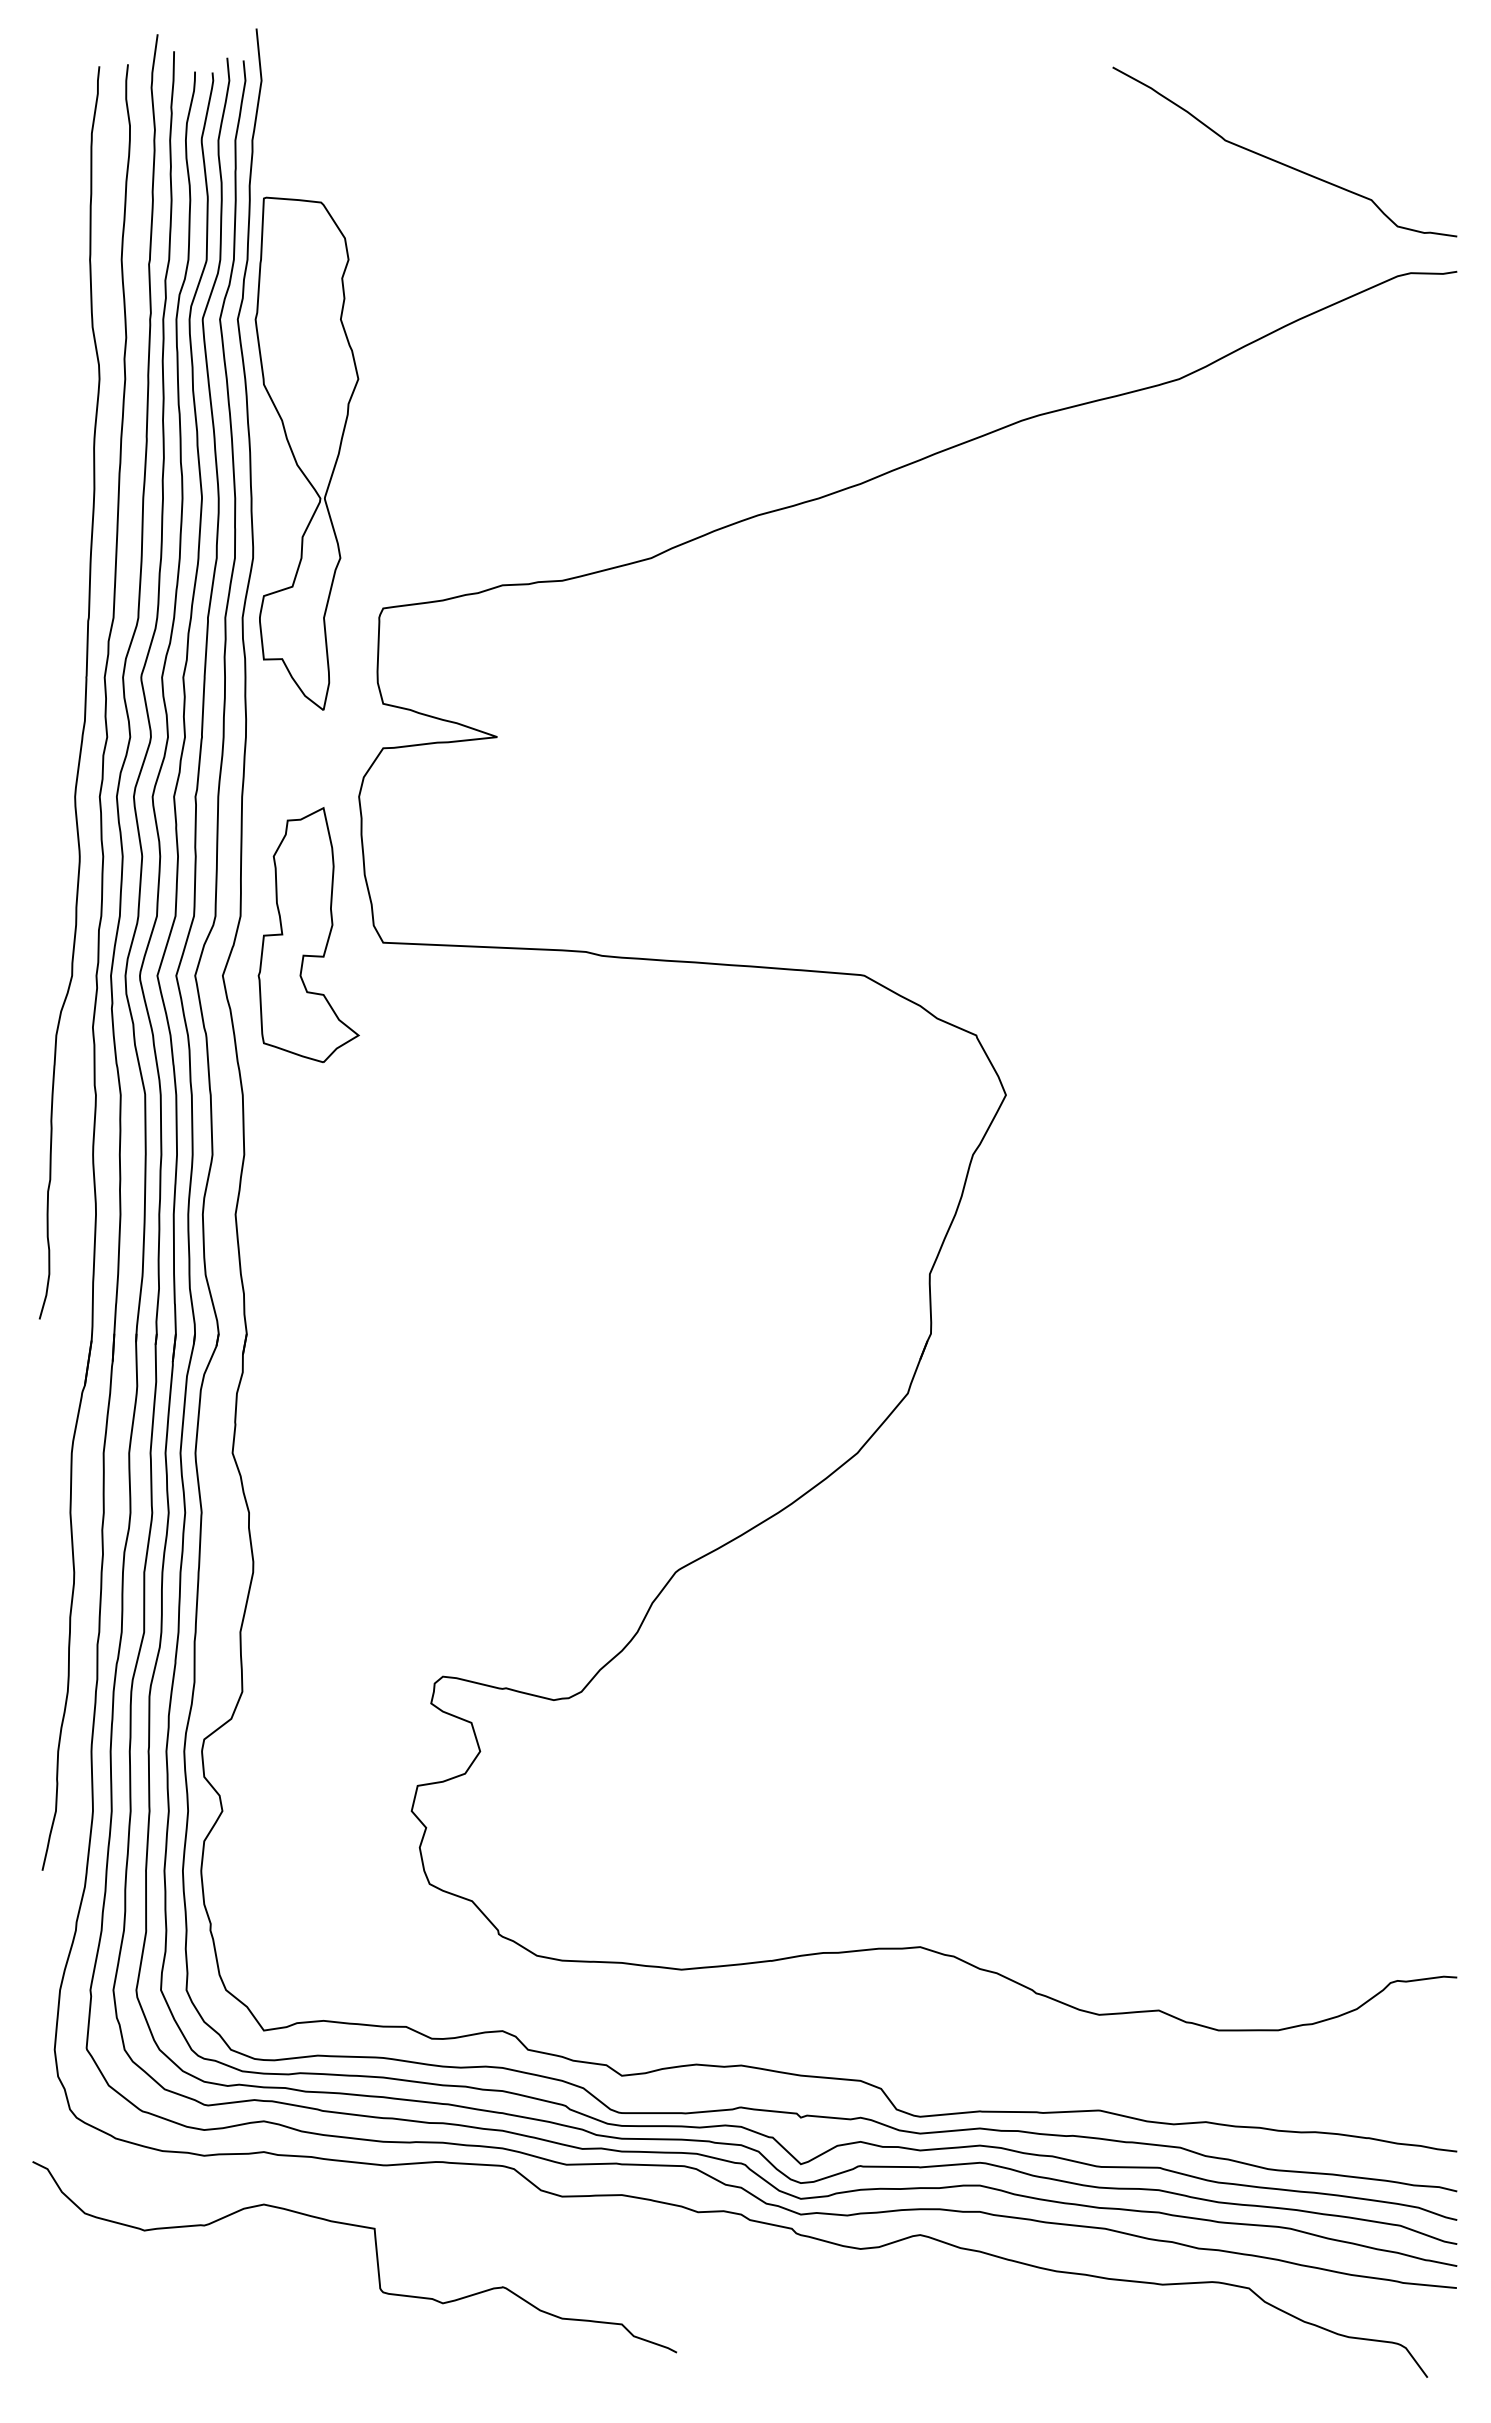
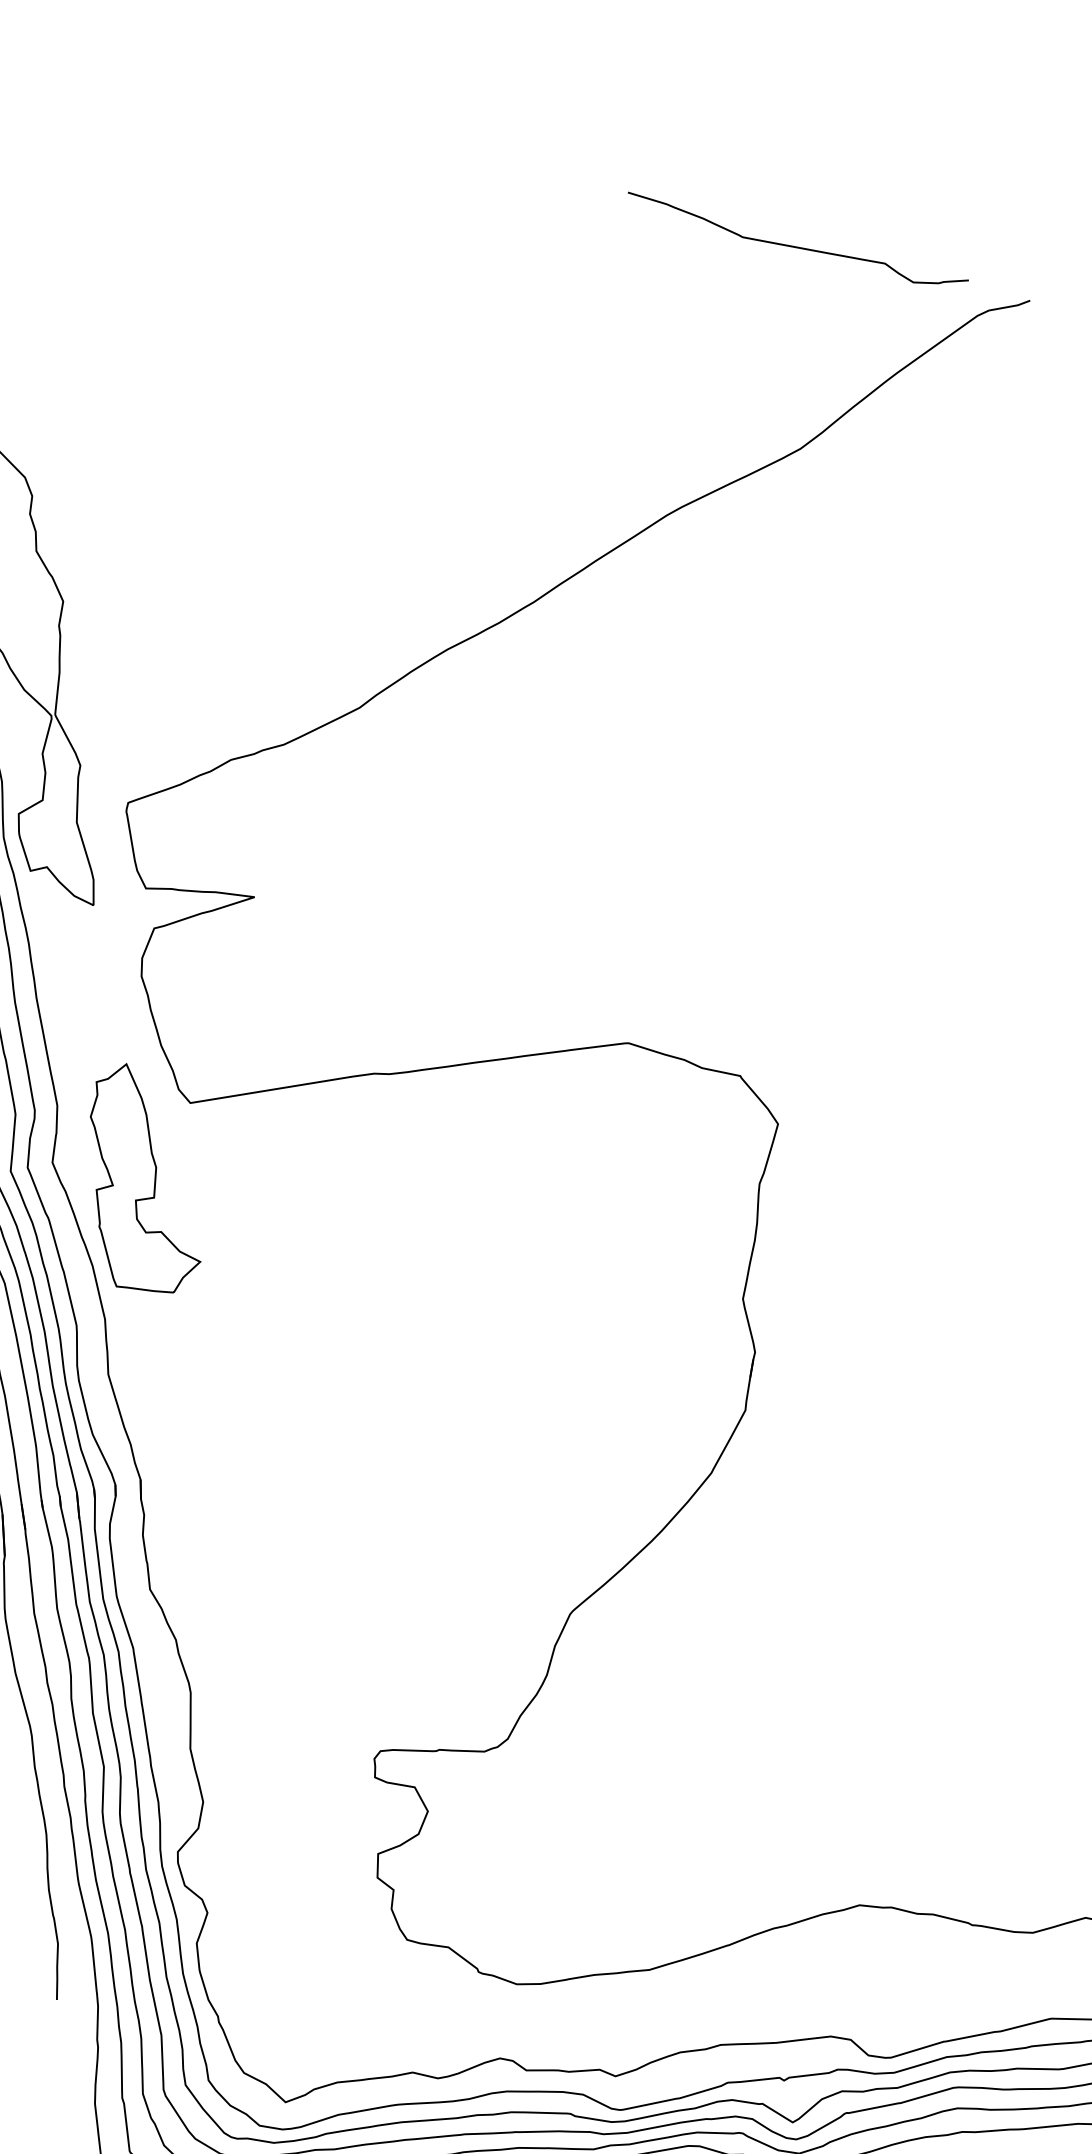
curve: (1279, 161) -> (795, 246), moved
part: (308, 934) -> (136, 1180), moved

